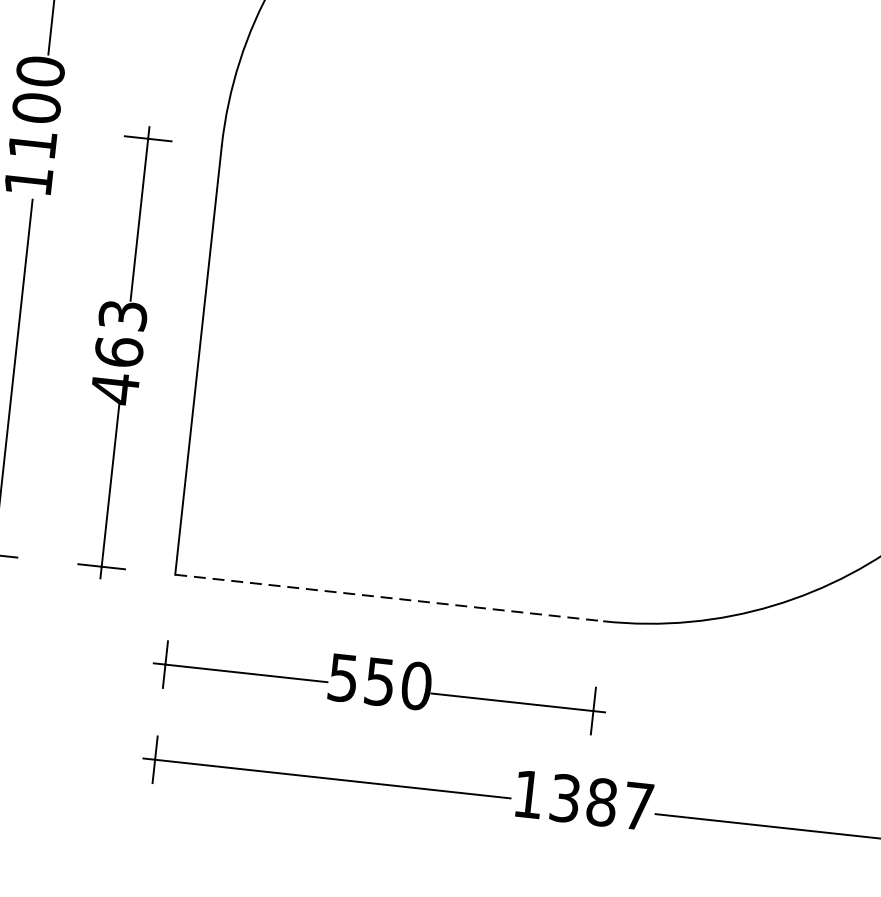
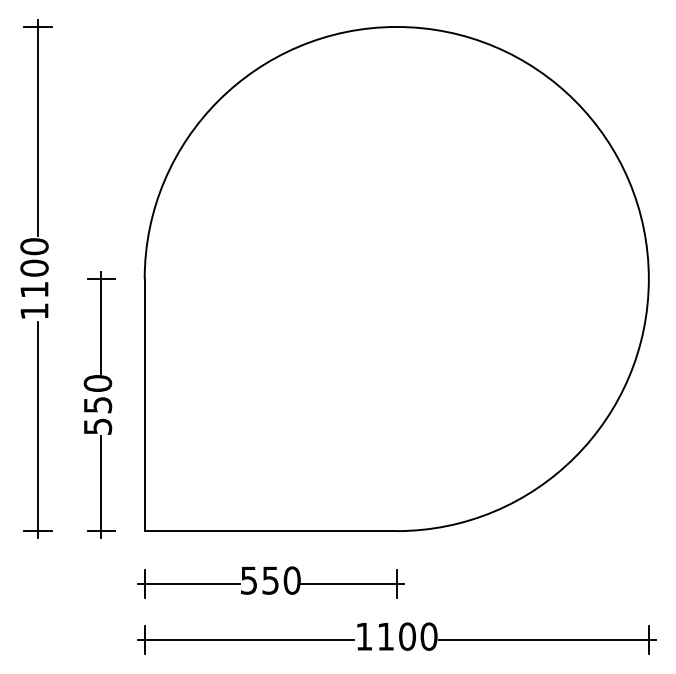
text: (118, 352) -> (97, 405), 463 -> 550
line: (390, 598) -> (271, 531), dashed -> solid
text: (601, 802) -> (407, 636), 1387 -> 1100

